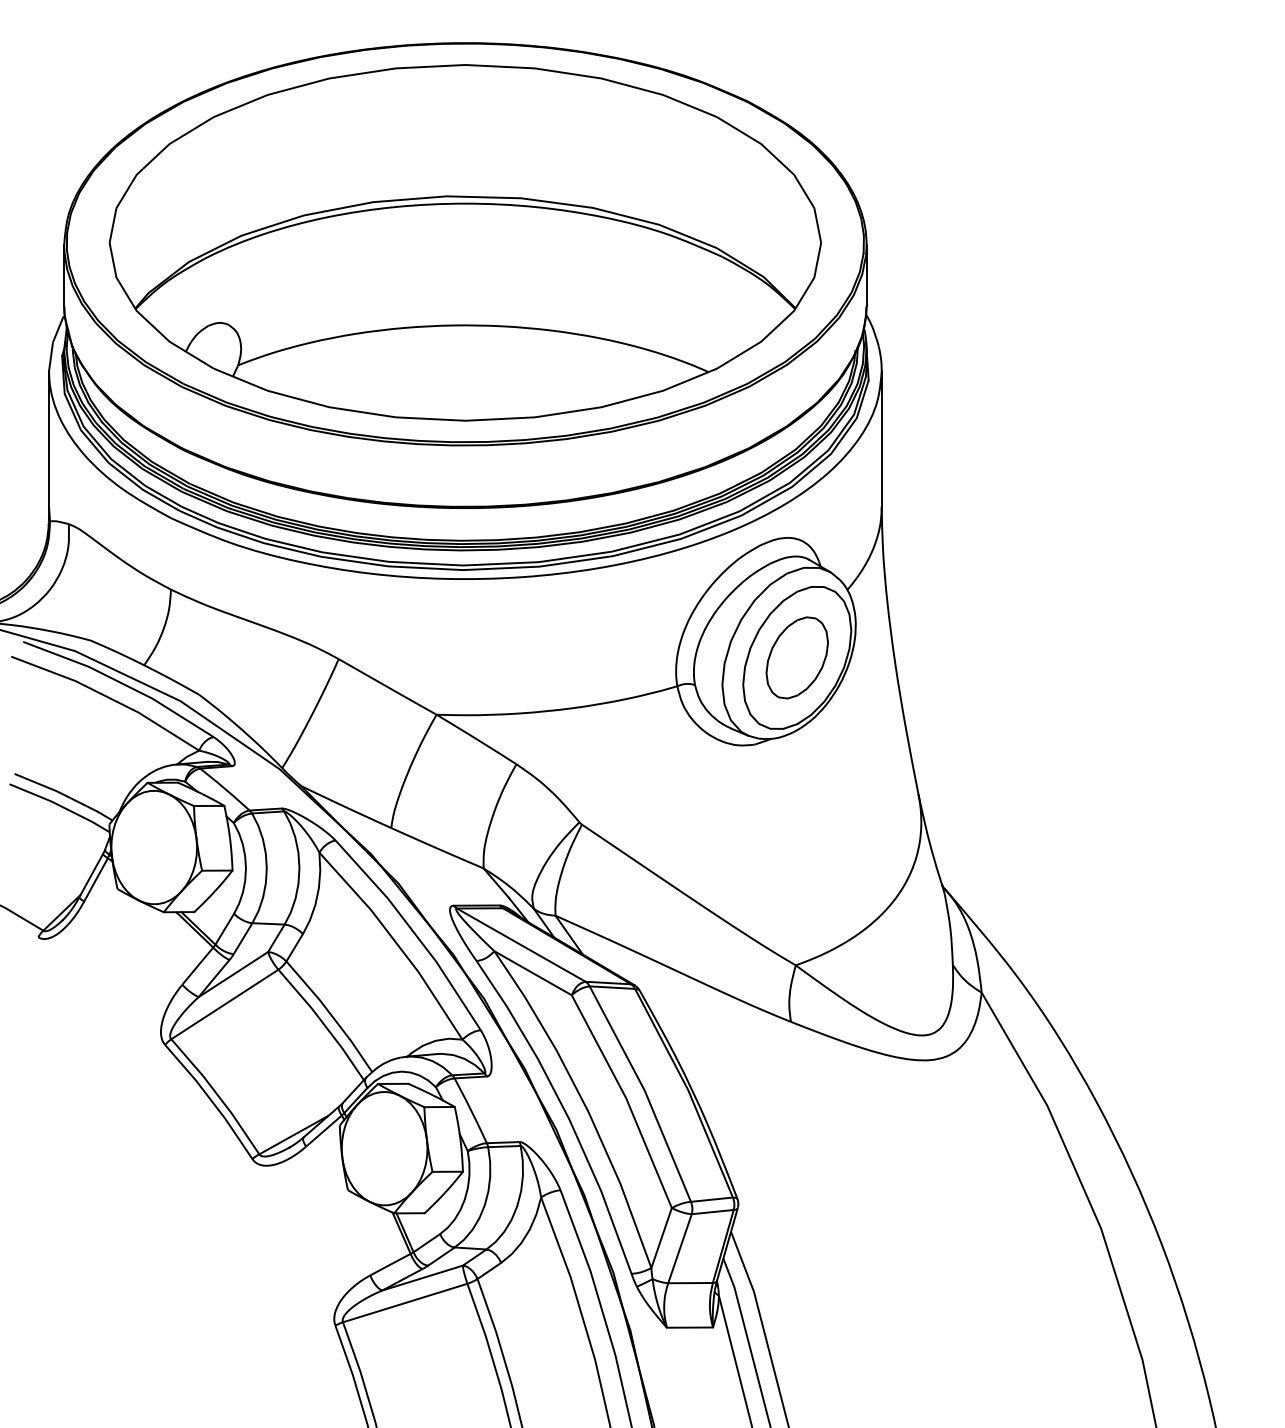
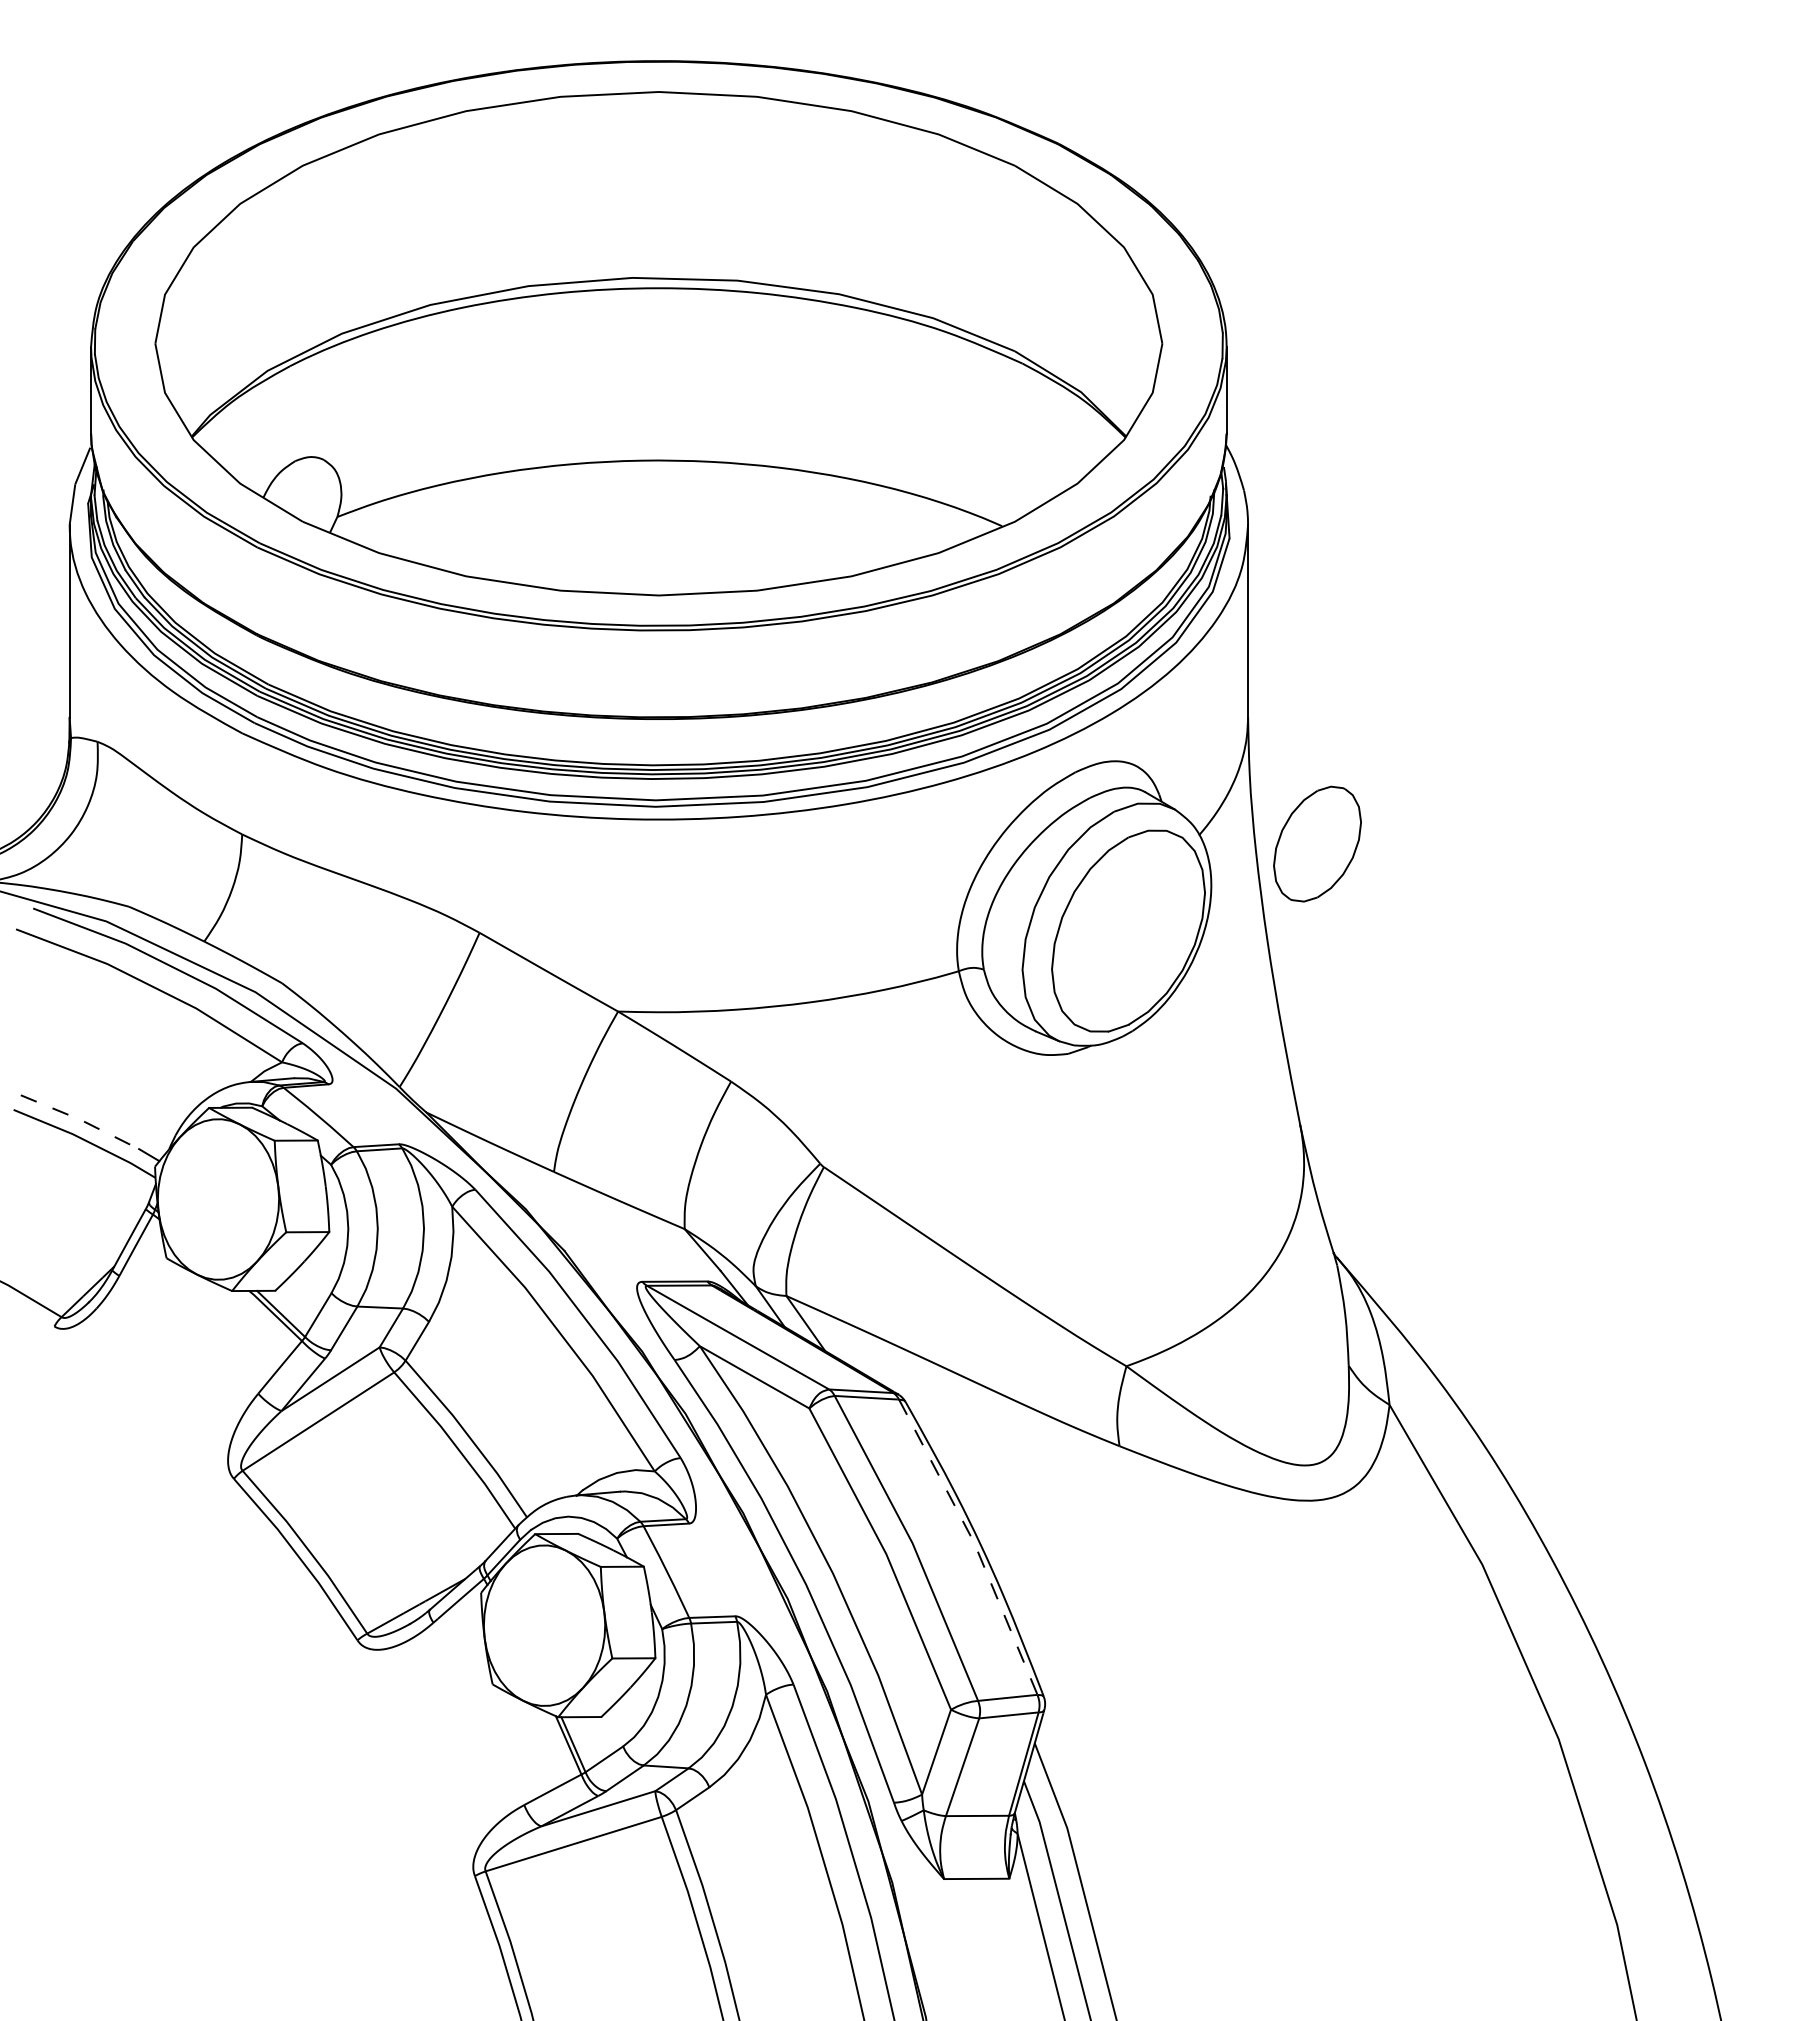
part: (797, 657) -> (1317, 843), moved
line: (56, 791) -> (80, 1119), solid -> dashed
line: (688, 1091) -> (974, 1544), solid -> dashed

